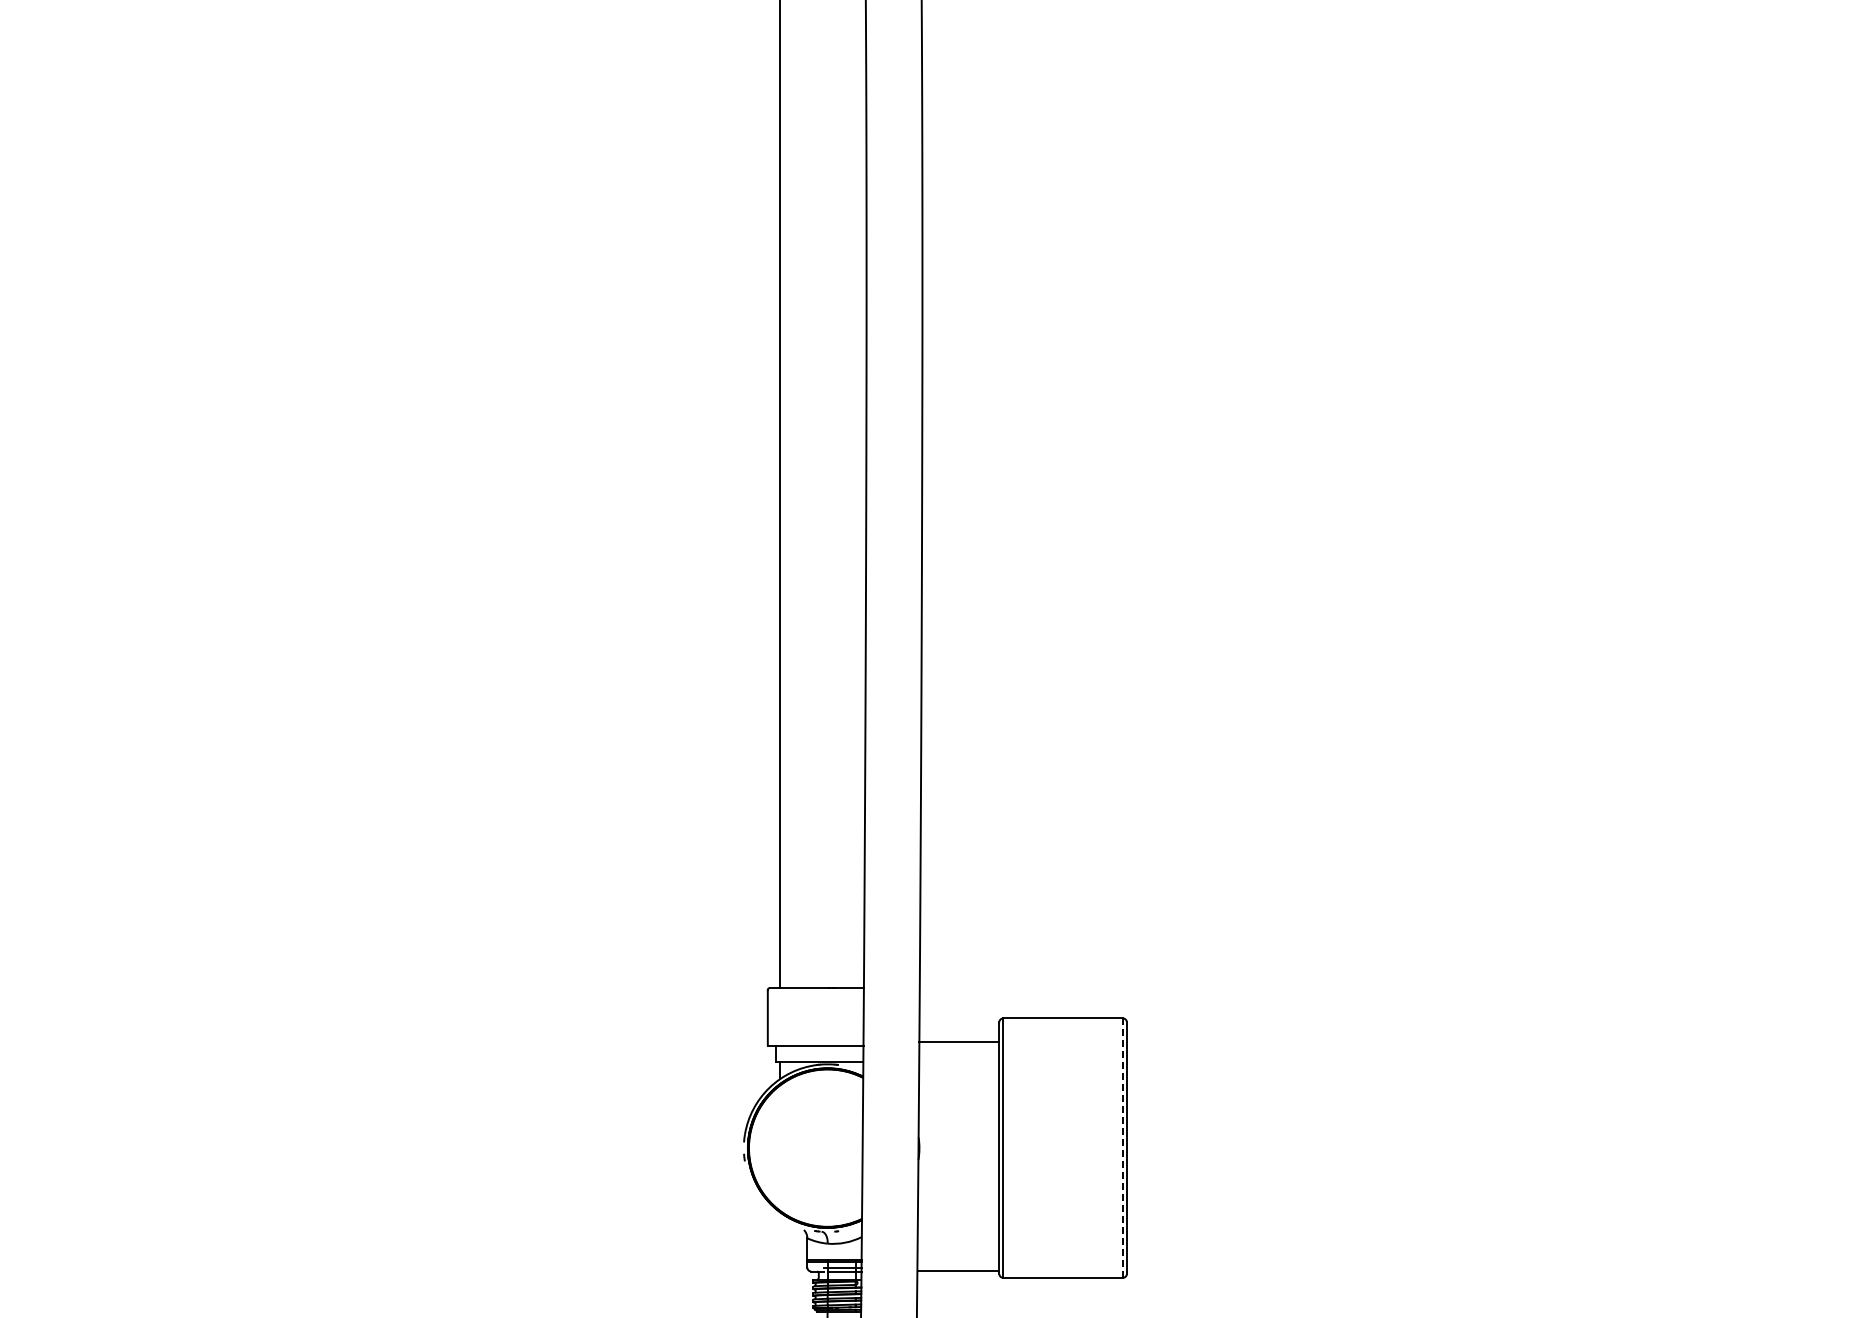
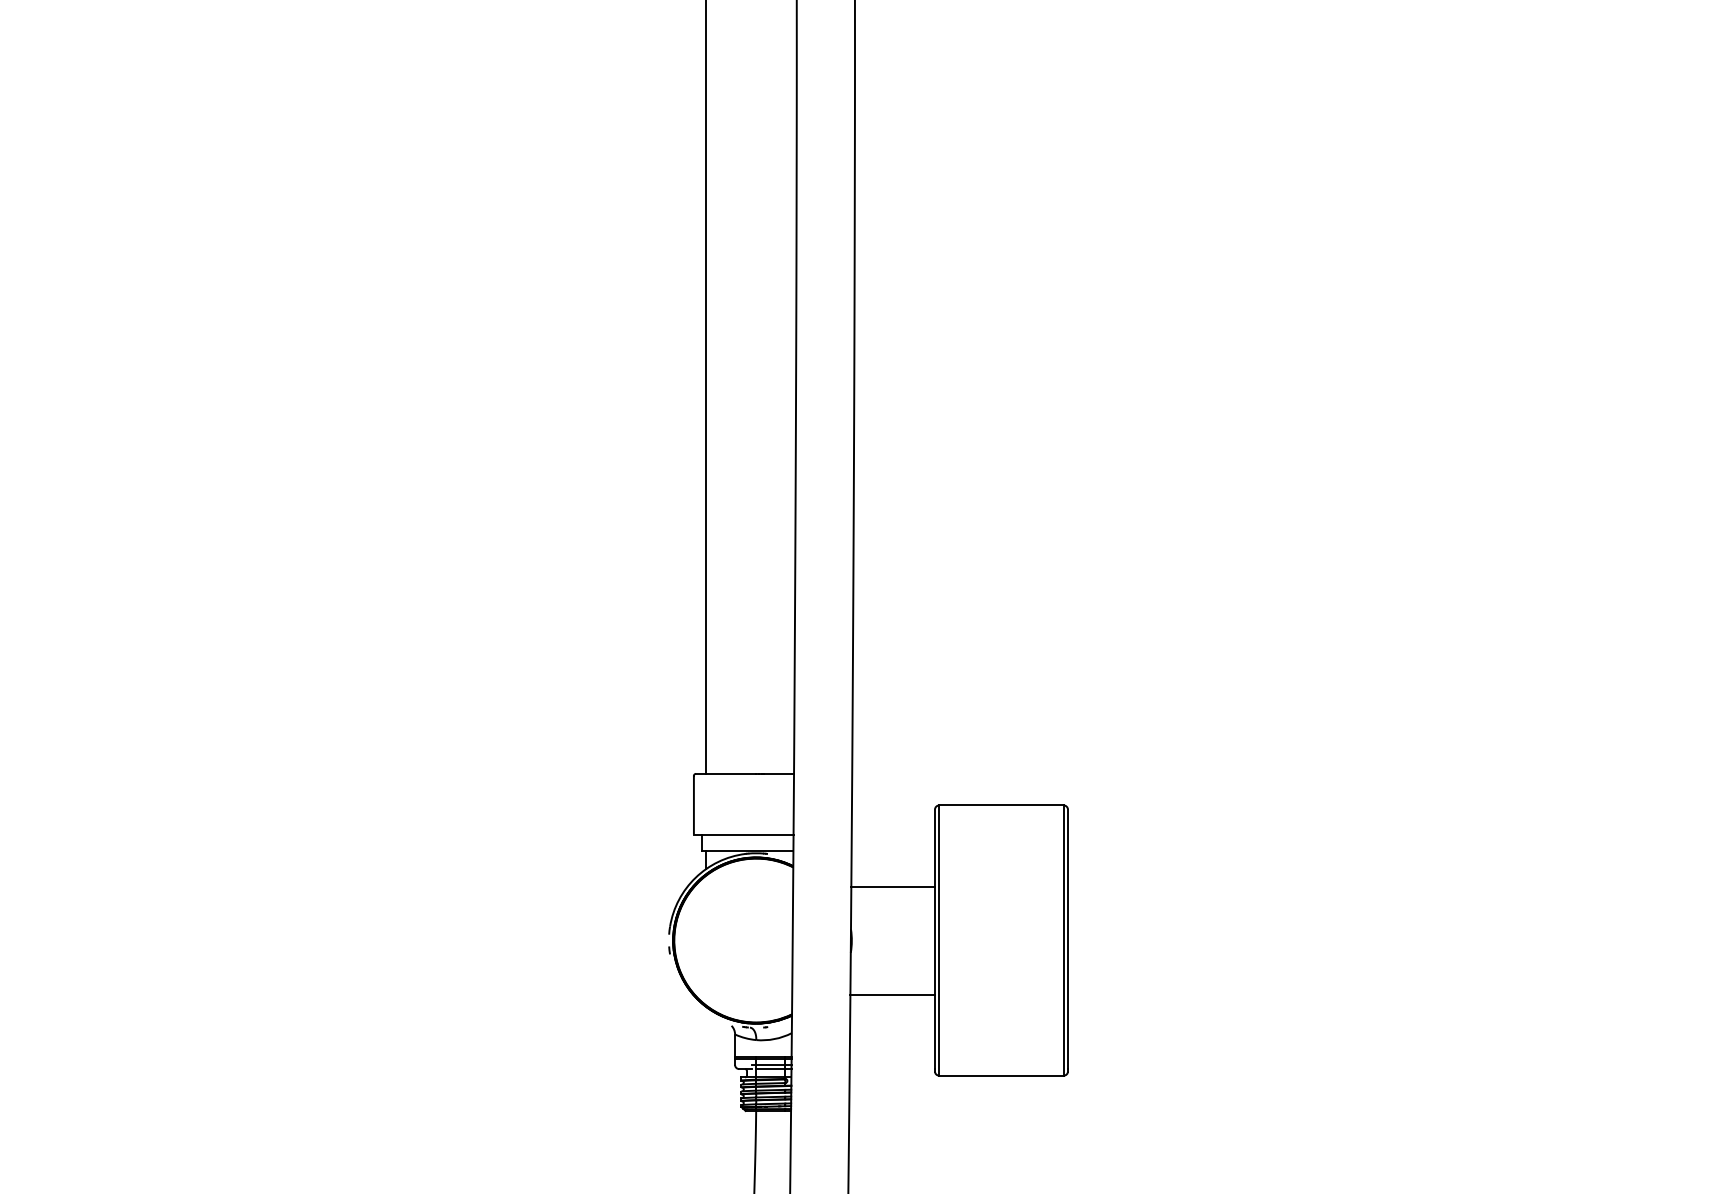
line: (958, 1042) -> (892, 886), moved
line: (1122, 1148) -> (1063, 940), dashed -> solid
line: (958, 1271) -> (892, 995), moved

